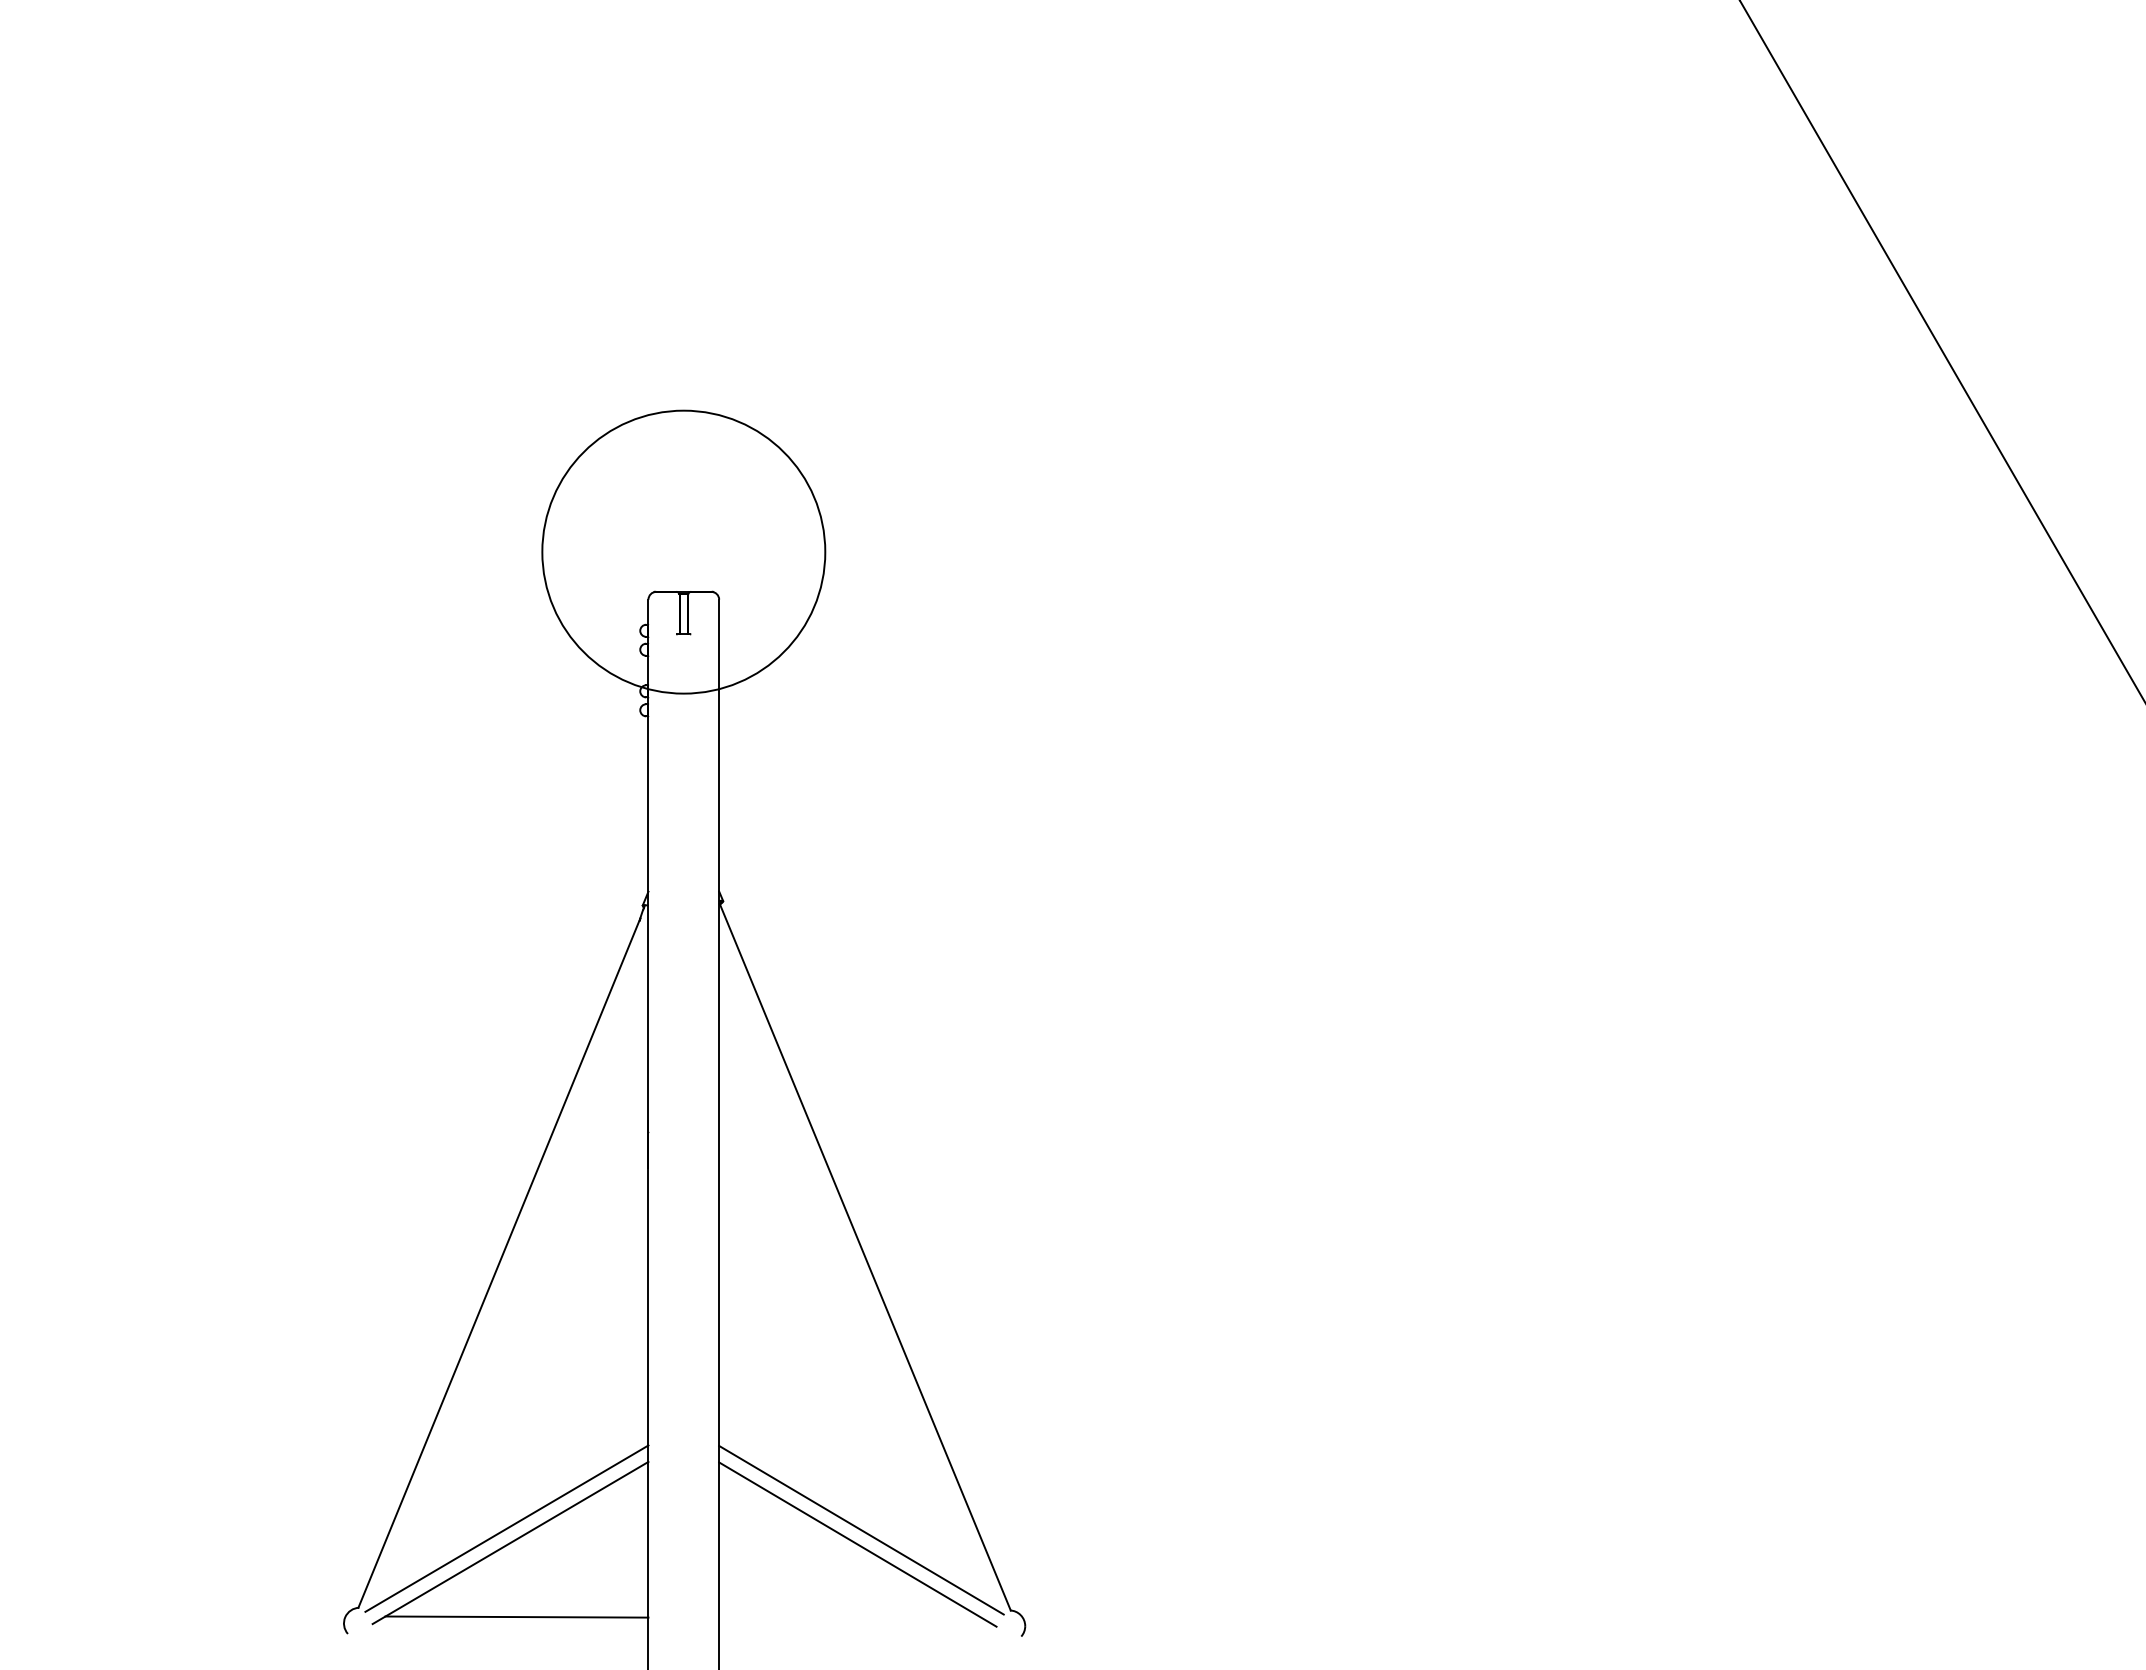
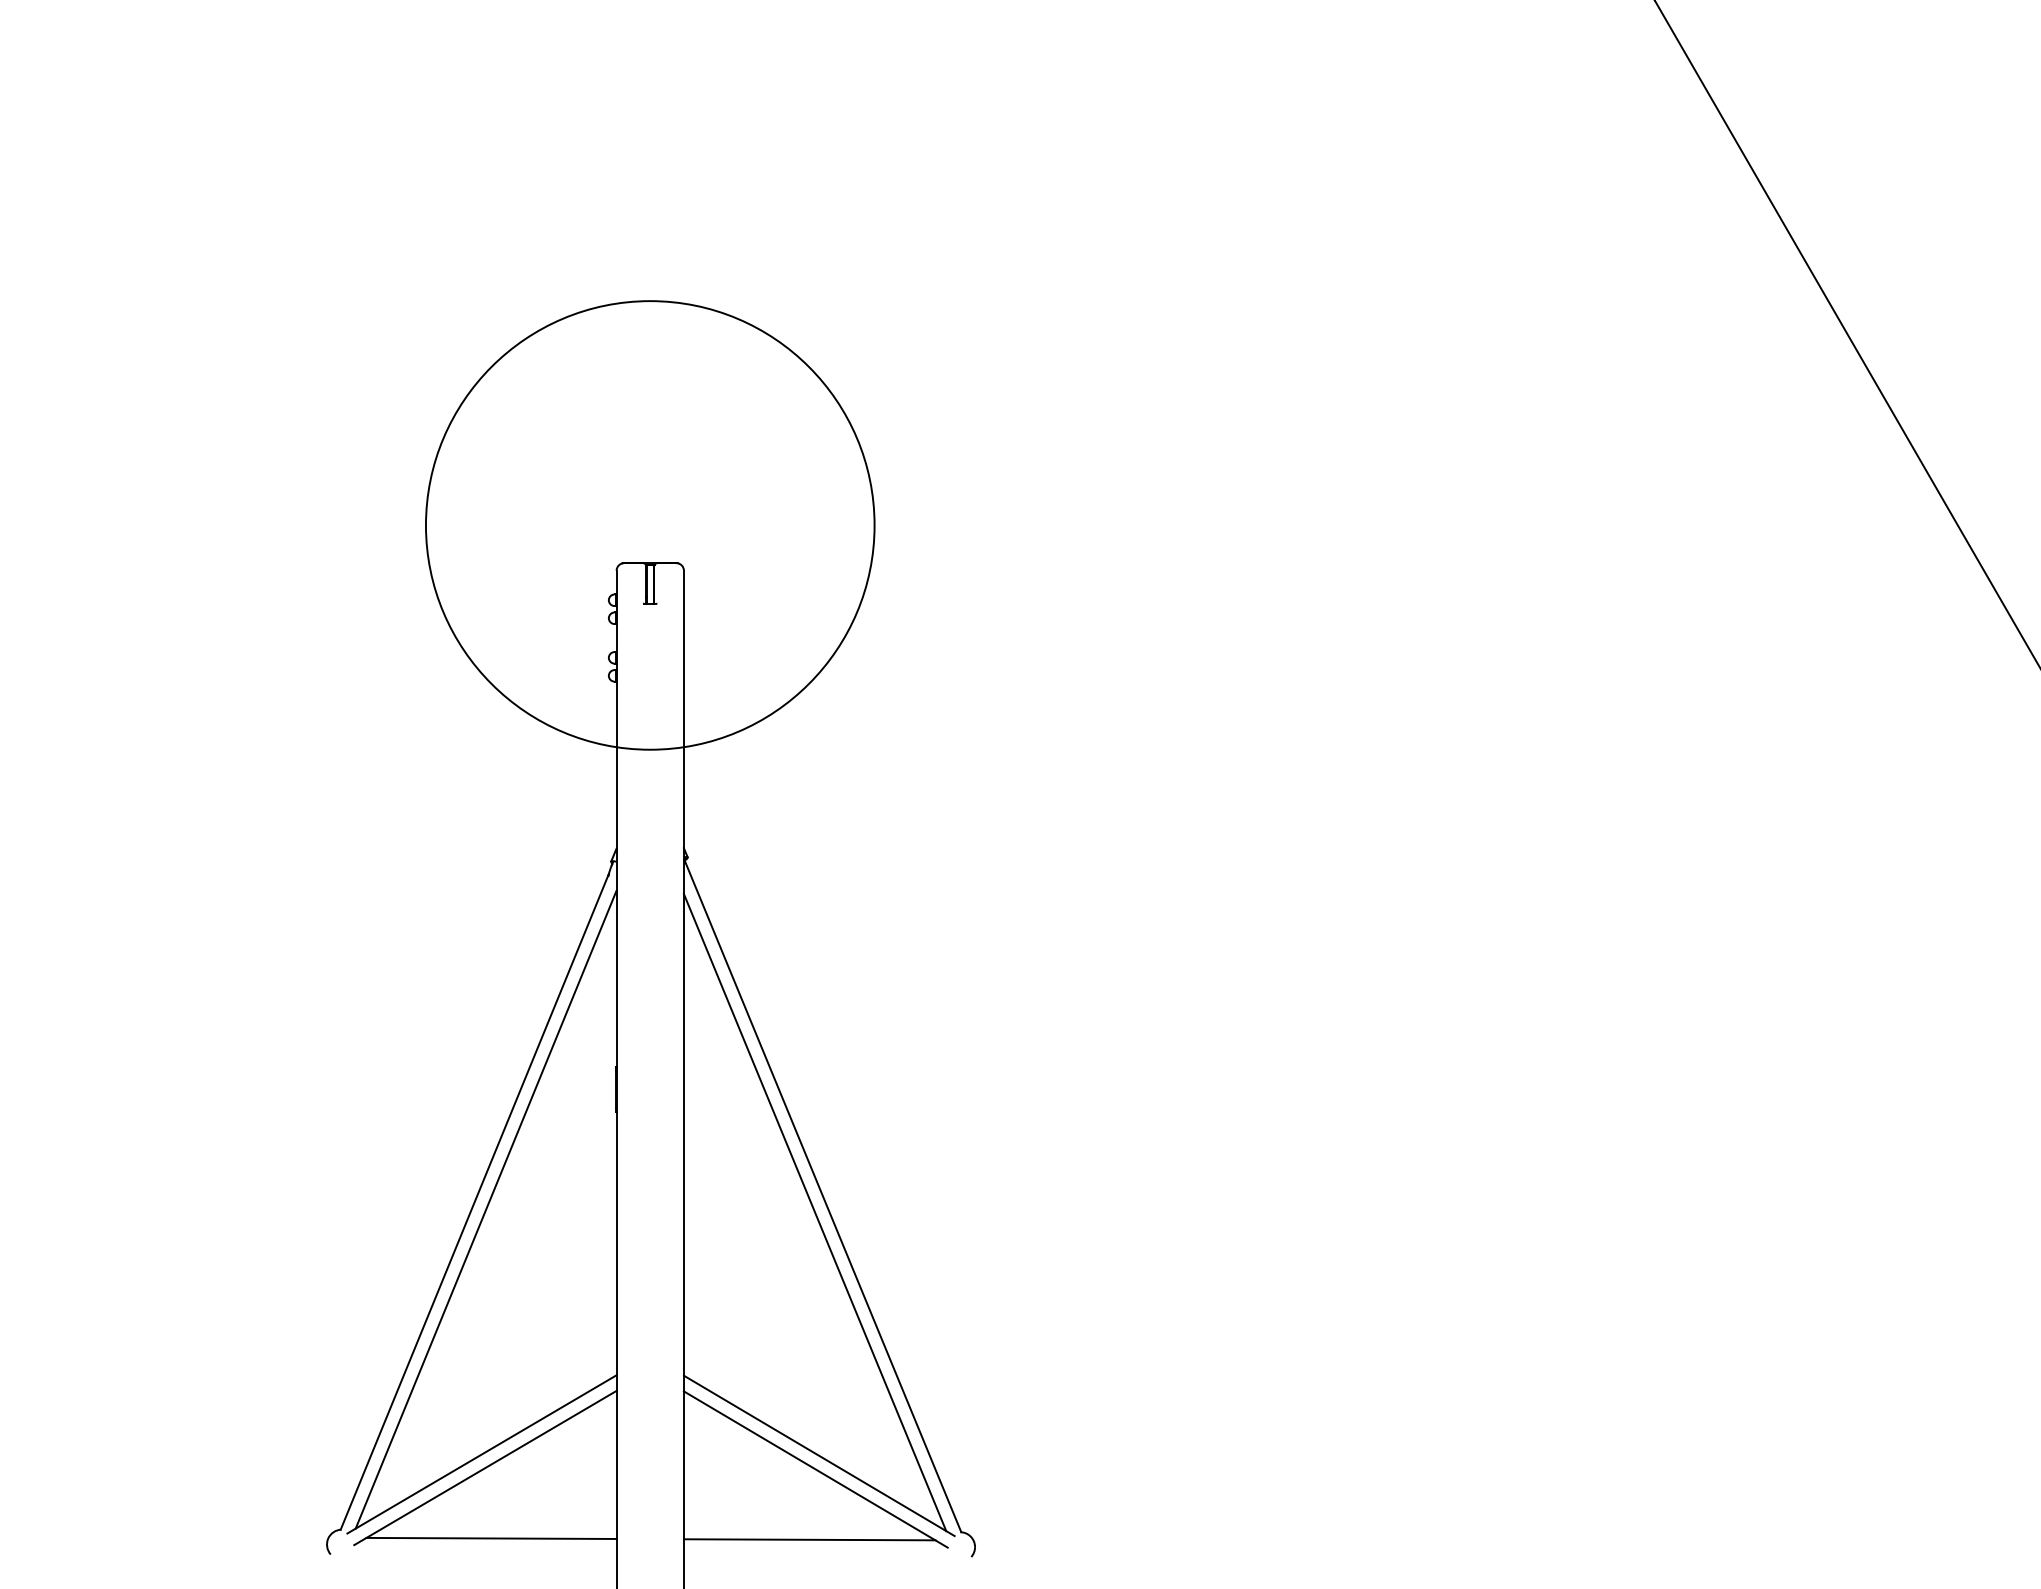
circle: (683, 552) -> (649, 525), size x1.67
line: (510, 1271) -> (485, 1209), added
line: (856, 1274) -> (814, 1212), added
line: (851, 1618) -> (809, 1539), added

